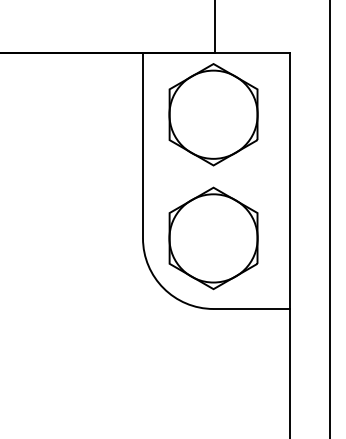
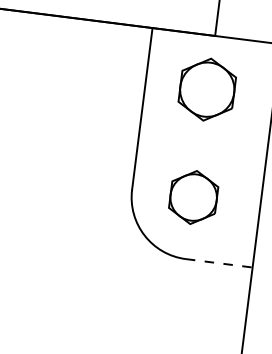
part: (213, 114) -> (207, 89), size x0.7
part: (213, 238) -> (193, 197), size x0.6
line: (252, 309) -> (219, 263), solid -> dashed

